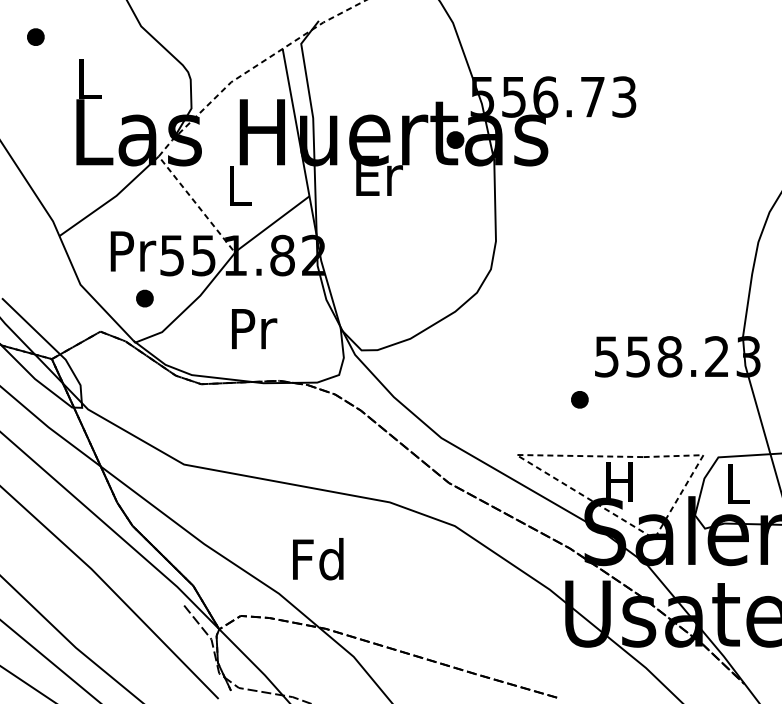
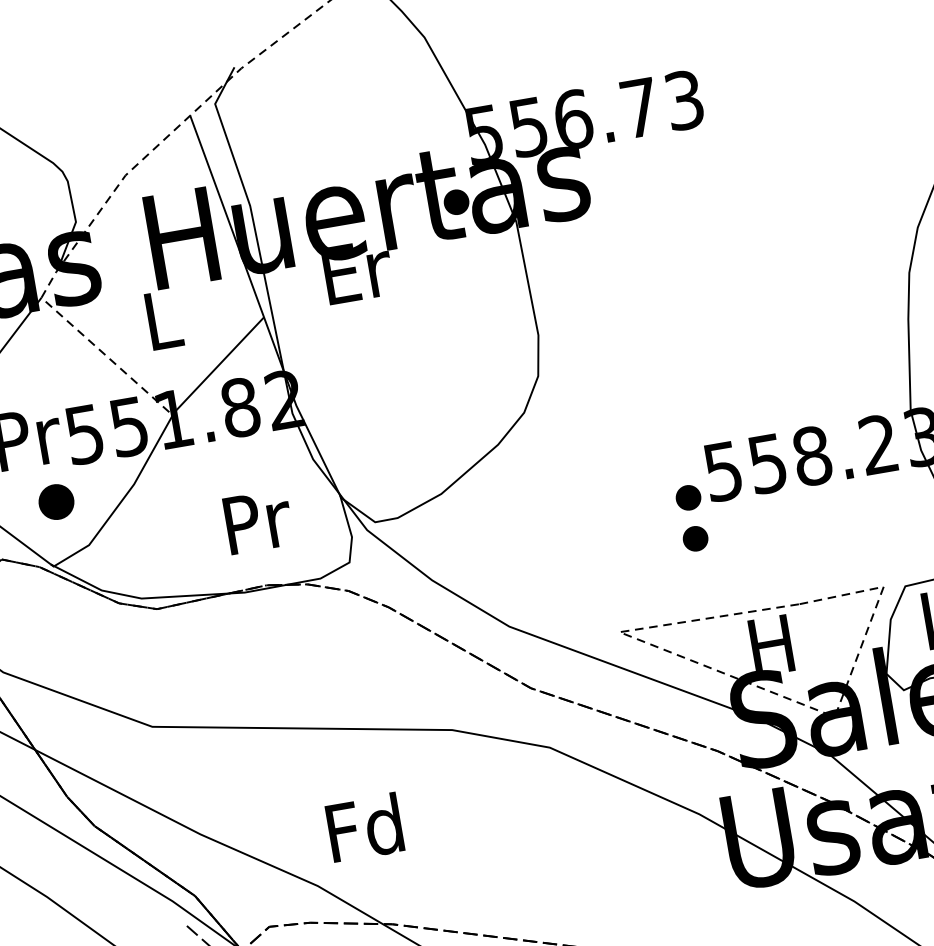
part: (144, 298) -> (55, 501), size x1.4
text: (254, 329) -> (258, 522), moved
part: (579, 370) -> (687, 497), added

